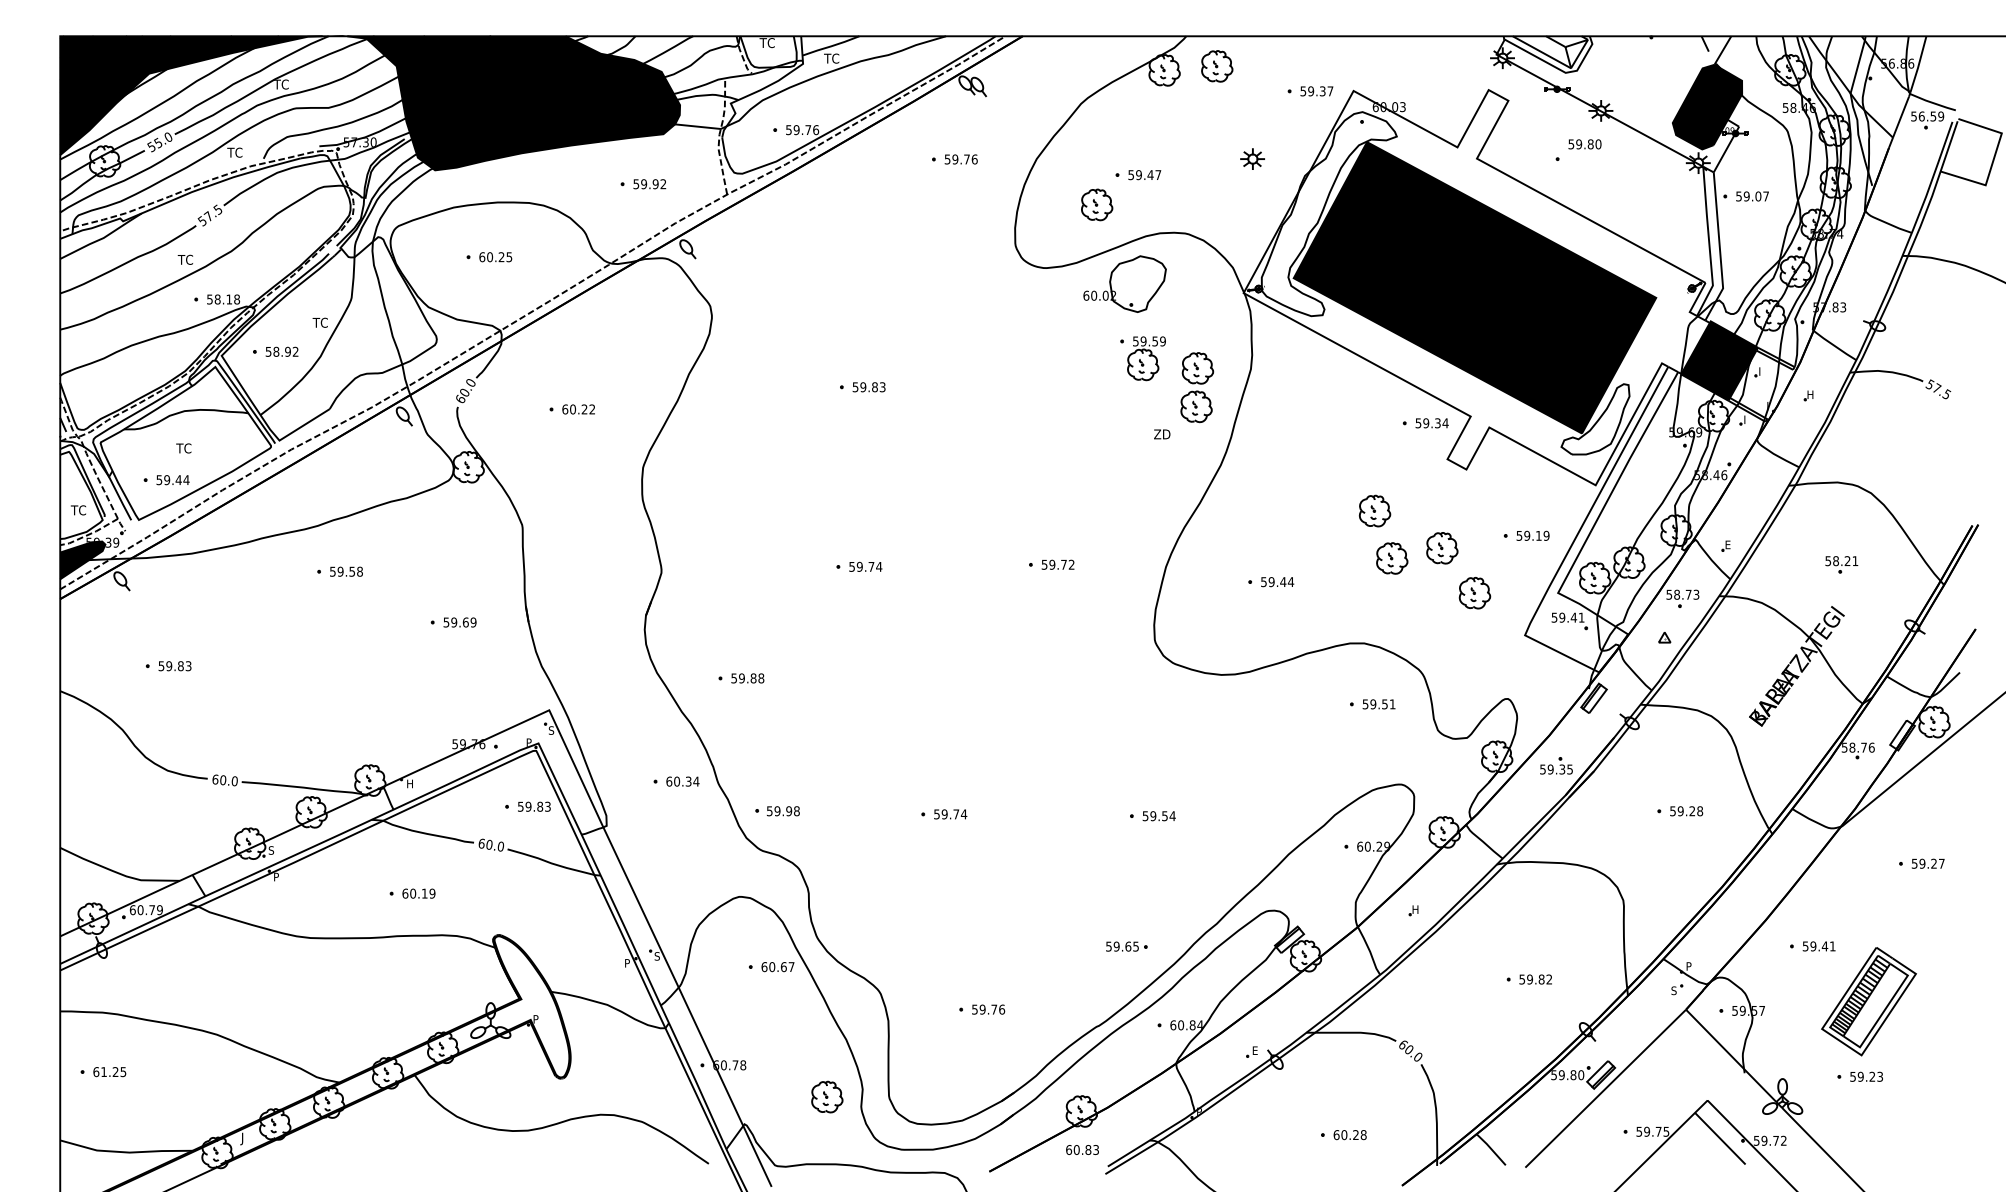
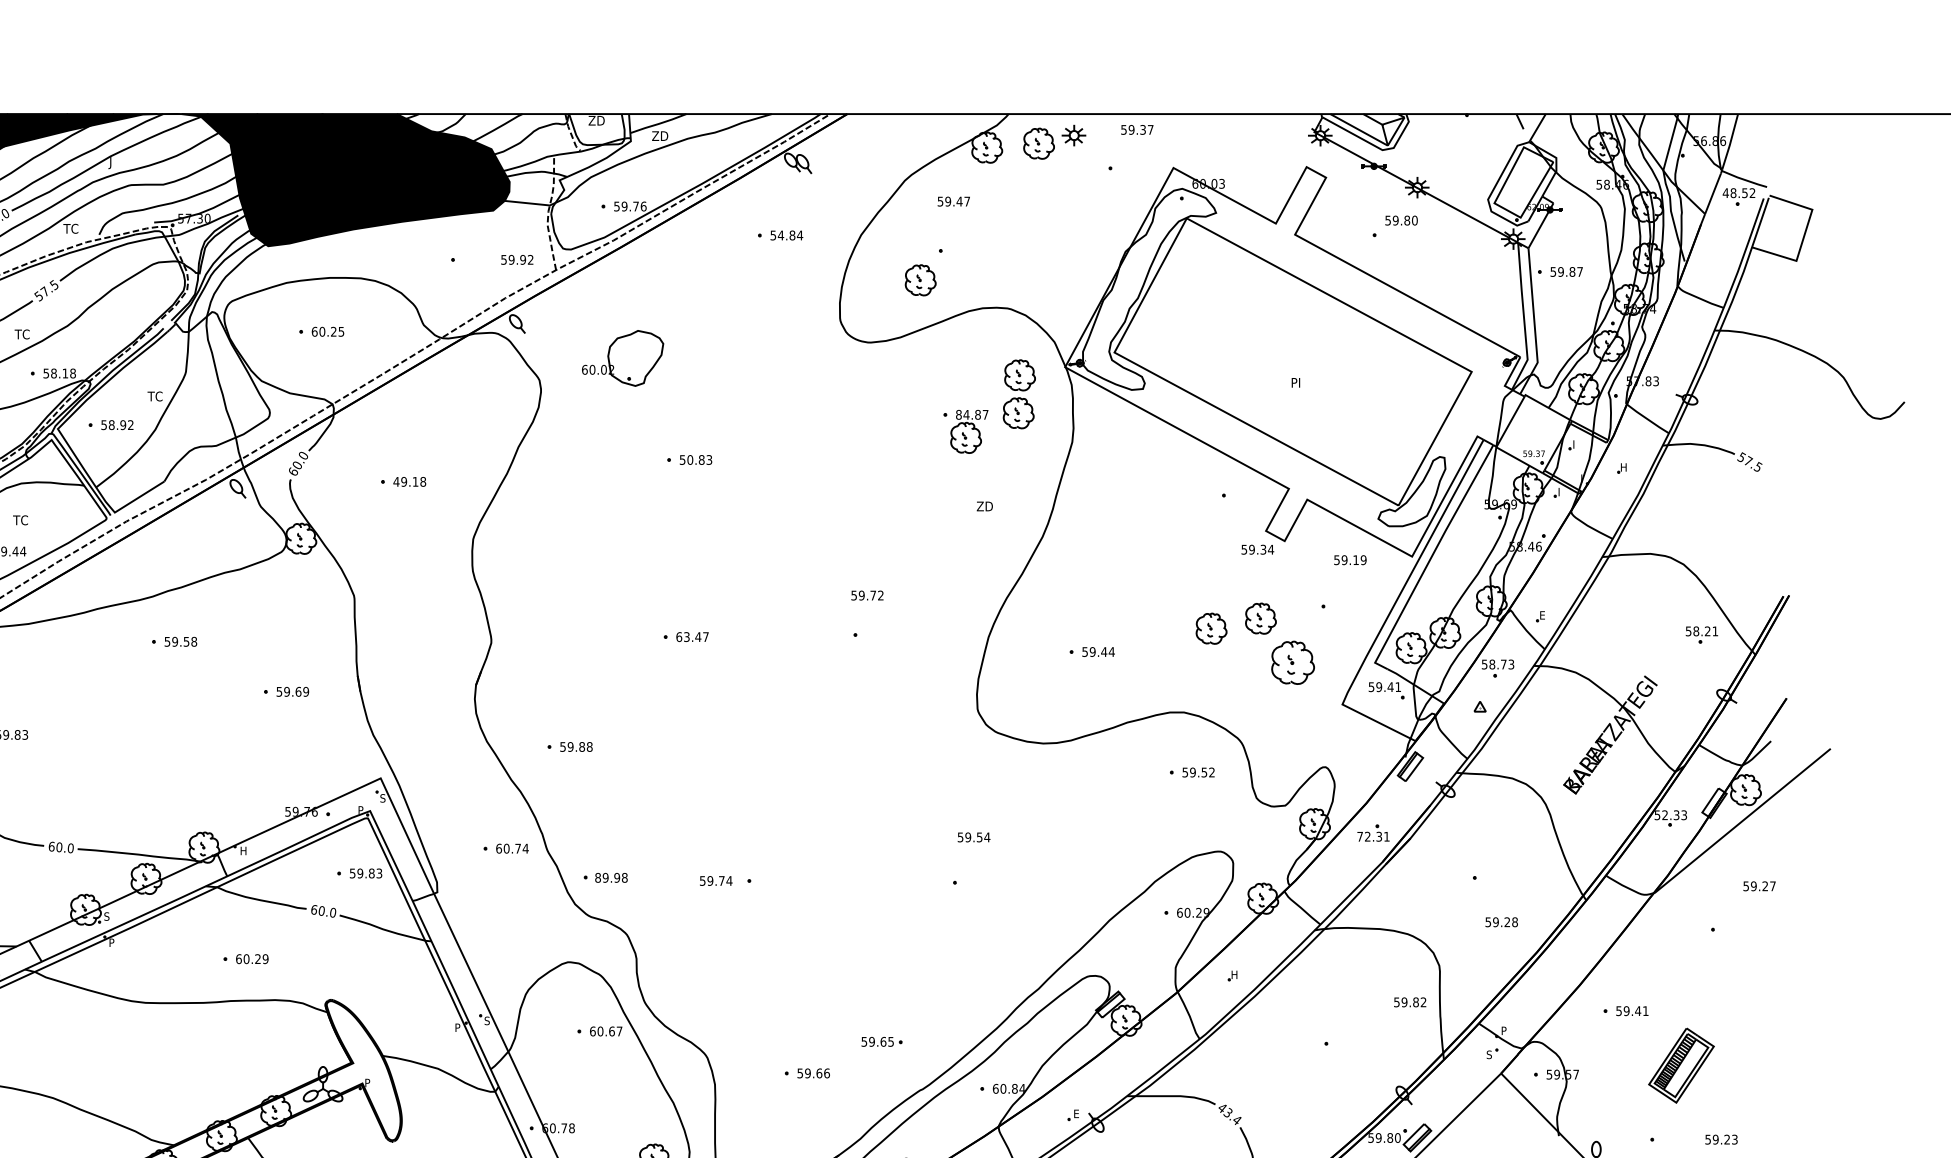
text: (767, 43) -> (595, 121), TC -> ZD
text: (832, 58) -> (659, 135), TC -> ZD
text: (280, 85) -> (115, 162), TC -> J
text: (1316, 91) -> (1136, 130), moved
fill: (1707, 106) -> (1522, 183), removed
text: (1927, 116) -> (1739, 193), 56.59 -> 48.52
part: (1252, 158) -> (1073, 134), moved
text: (964, 159) -> (790, 235), 59.76 -> 54.84
text: (1144, 175) -> (953, 202), moved
text: (649, 184) -> (516, 260), moved
text: (1758, 196) -> (1572, 271), 59.07 -> 59.87
part: (1124, 283) -> (622, 357), moved
fill: (1474, 287) -> (1292, 361), removed
text: (1149, 341) -> (972, 414), 59.59 -> 84.87
fill: (1719, 360) -> (1534, 433), removed
text: (863, 387) -> (690, 460), 59.83 -> 50.83
part: (1197, 387) -> (1019, 394), moved
text: (578, 409) -> (409, 481), 60.22 -> 49.18
text: (1431, 423) -> (1257, 549), moved
part: (1375, 510) -> (1195, 581), removed
text: (1532, 535) -> (1349, 559), moved
text: (1057, 564) -> (866, 595), moved
part: (1841, 564) -> (1701, 634), moved
text: (865, 566) -> (692, 636), 59.74 -> 63.47
part: (1474, 593) -> (1292, 663), size x1.4
text: (1392, 704) -> (1211, 772), 59.51 -> 59.52
text: (1861, 747) -> (1674, 815), 58.76 -> 52.33
text: (1556, 769) -> (1373, 836), 59.35 -> 72.31
text: (688, 781) -> (517, 848), 60.34 -> 60.74
text: (769, 811) -> (597, 878), 59.98 -> 89.98
text: (1686, 811) -> (1501, 922), moved
text: (950, 814) -> (716, 881), moved
text: (1158, 816) -> (973, 837), moved
text: (1927, 863) -> (1758, 886), moved
text: (424, 893) -> (257, 958), 60.19 -> 60.29
part: (1126, 946) -> (881, 1041), moved
text: (1535, 979) -> (1409, 1002), moved
part: (1868, 1001) -> (1680, 1065), size x0.7
text: (994, 1009) -> (819, 1073), 59.76 -> 59.66
text: (1410, 1050) -> (1229, 1113), 60.0 -> 43.4
text: (1866, 1076) -> (1721, 1139), moved

